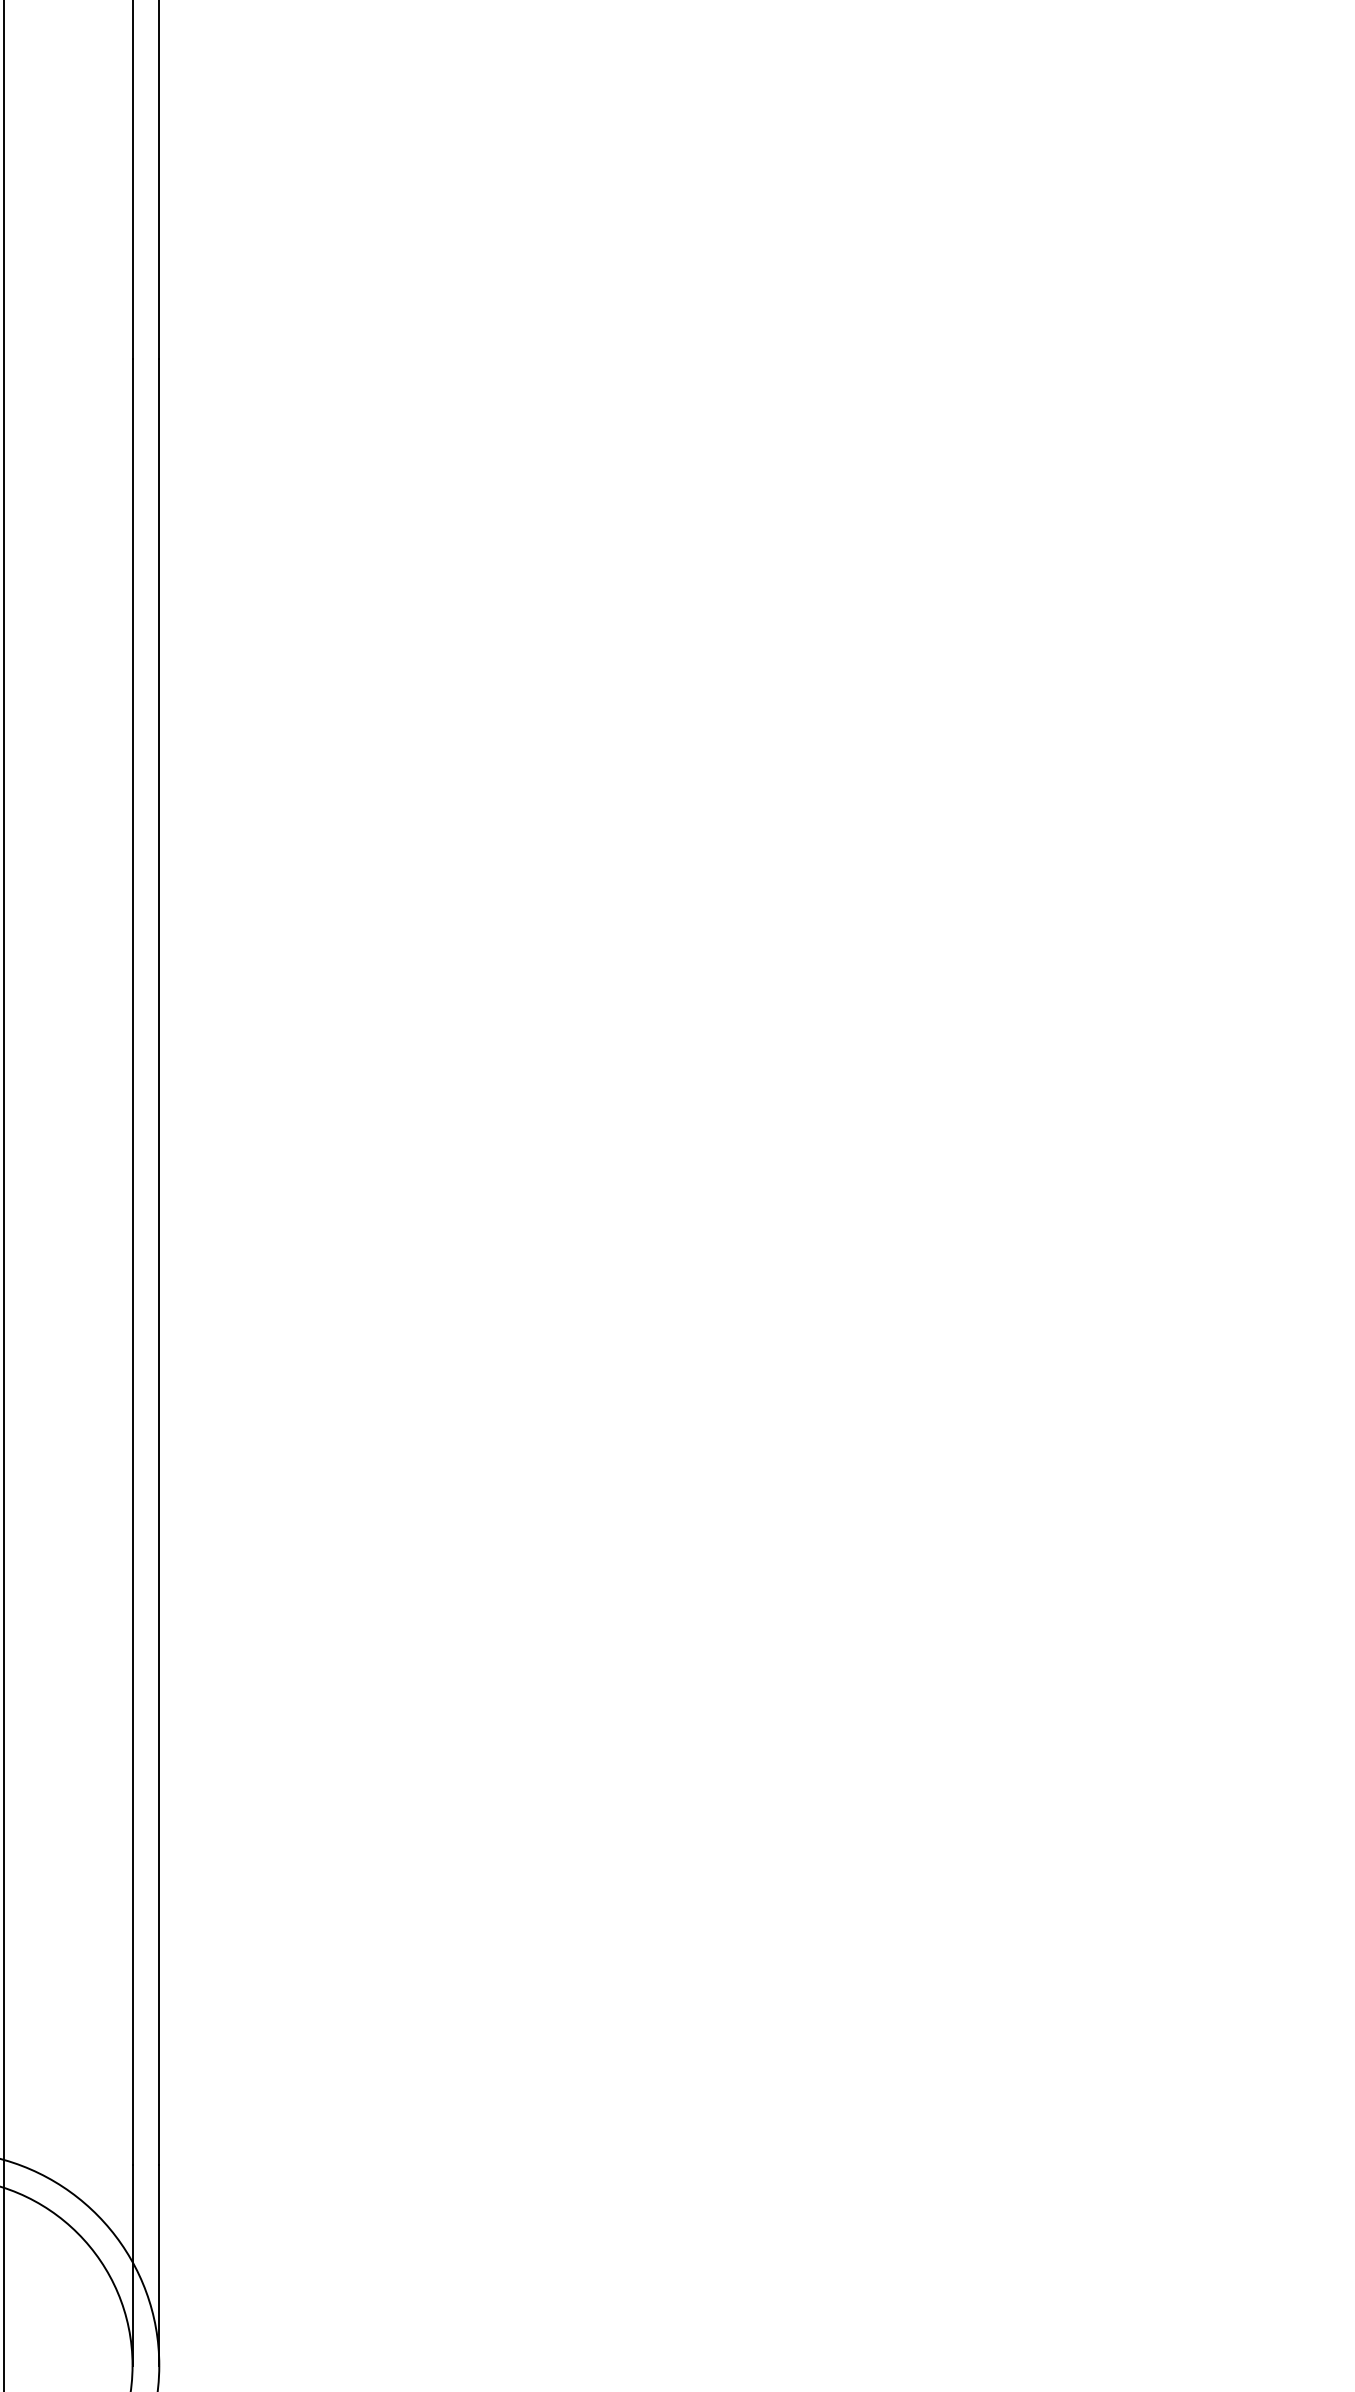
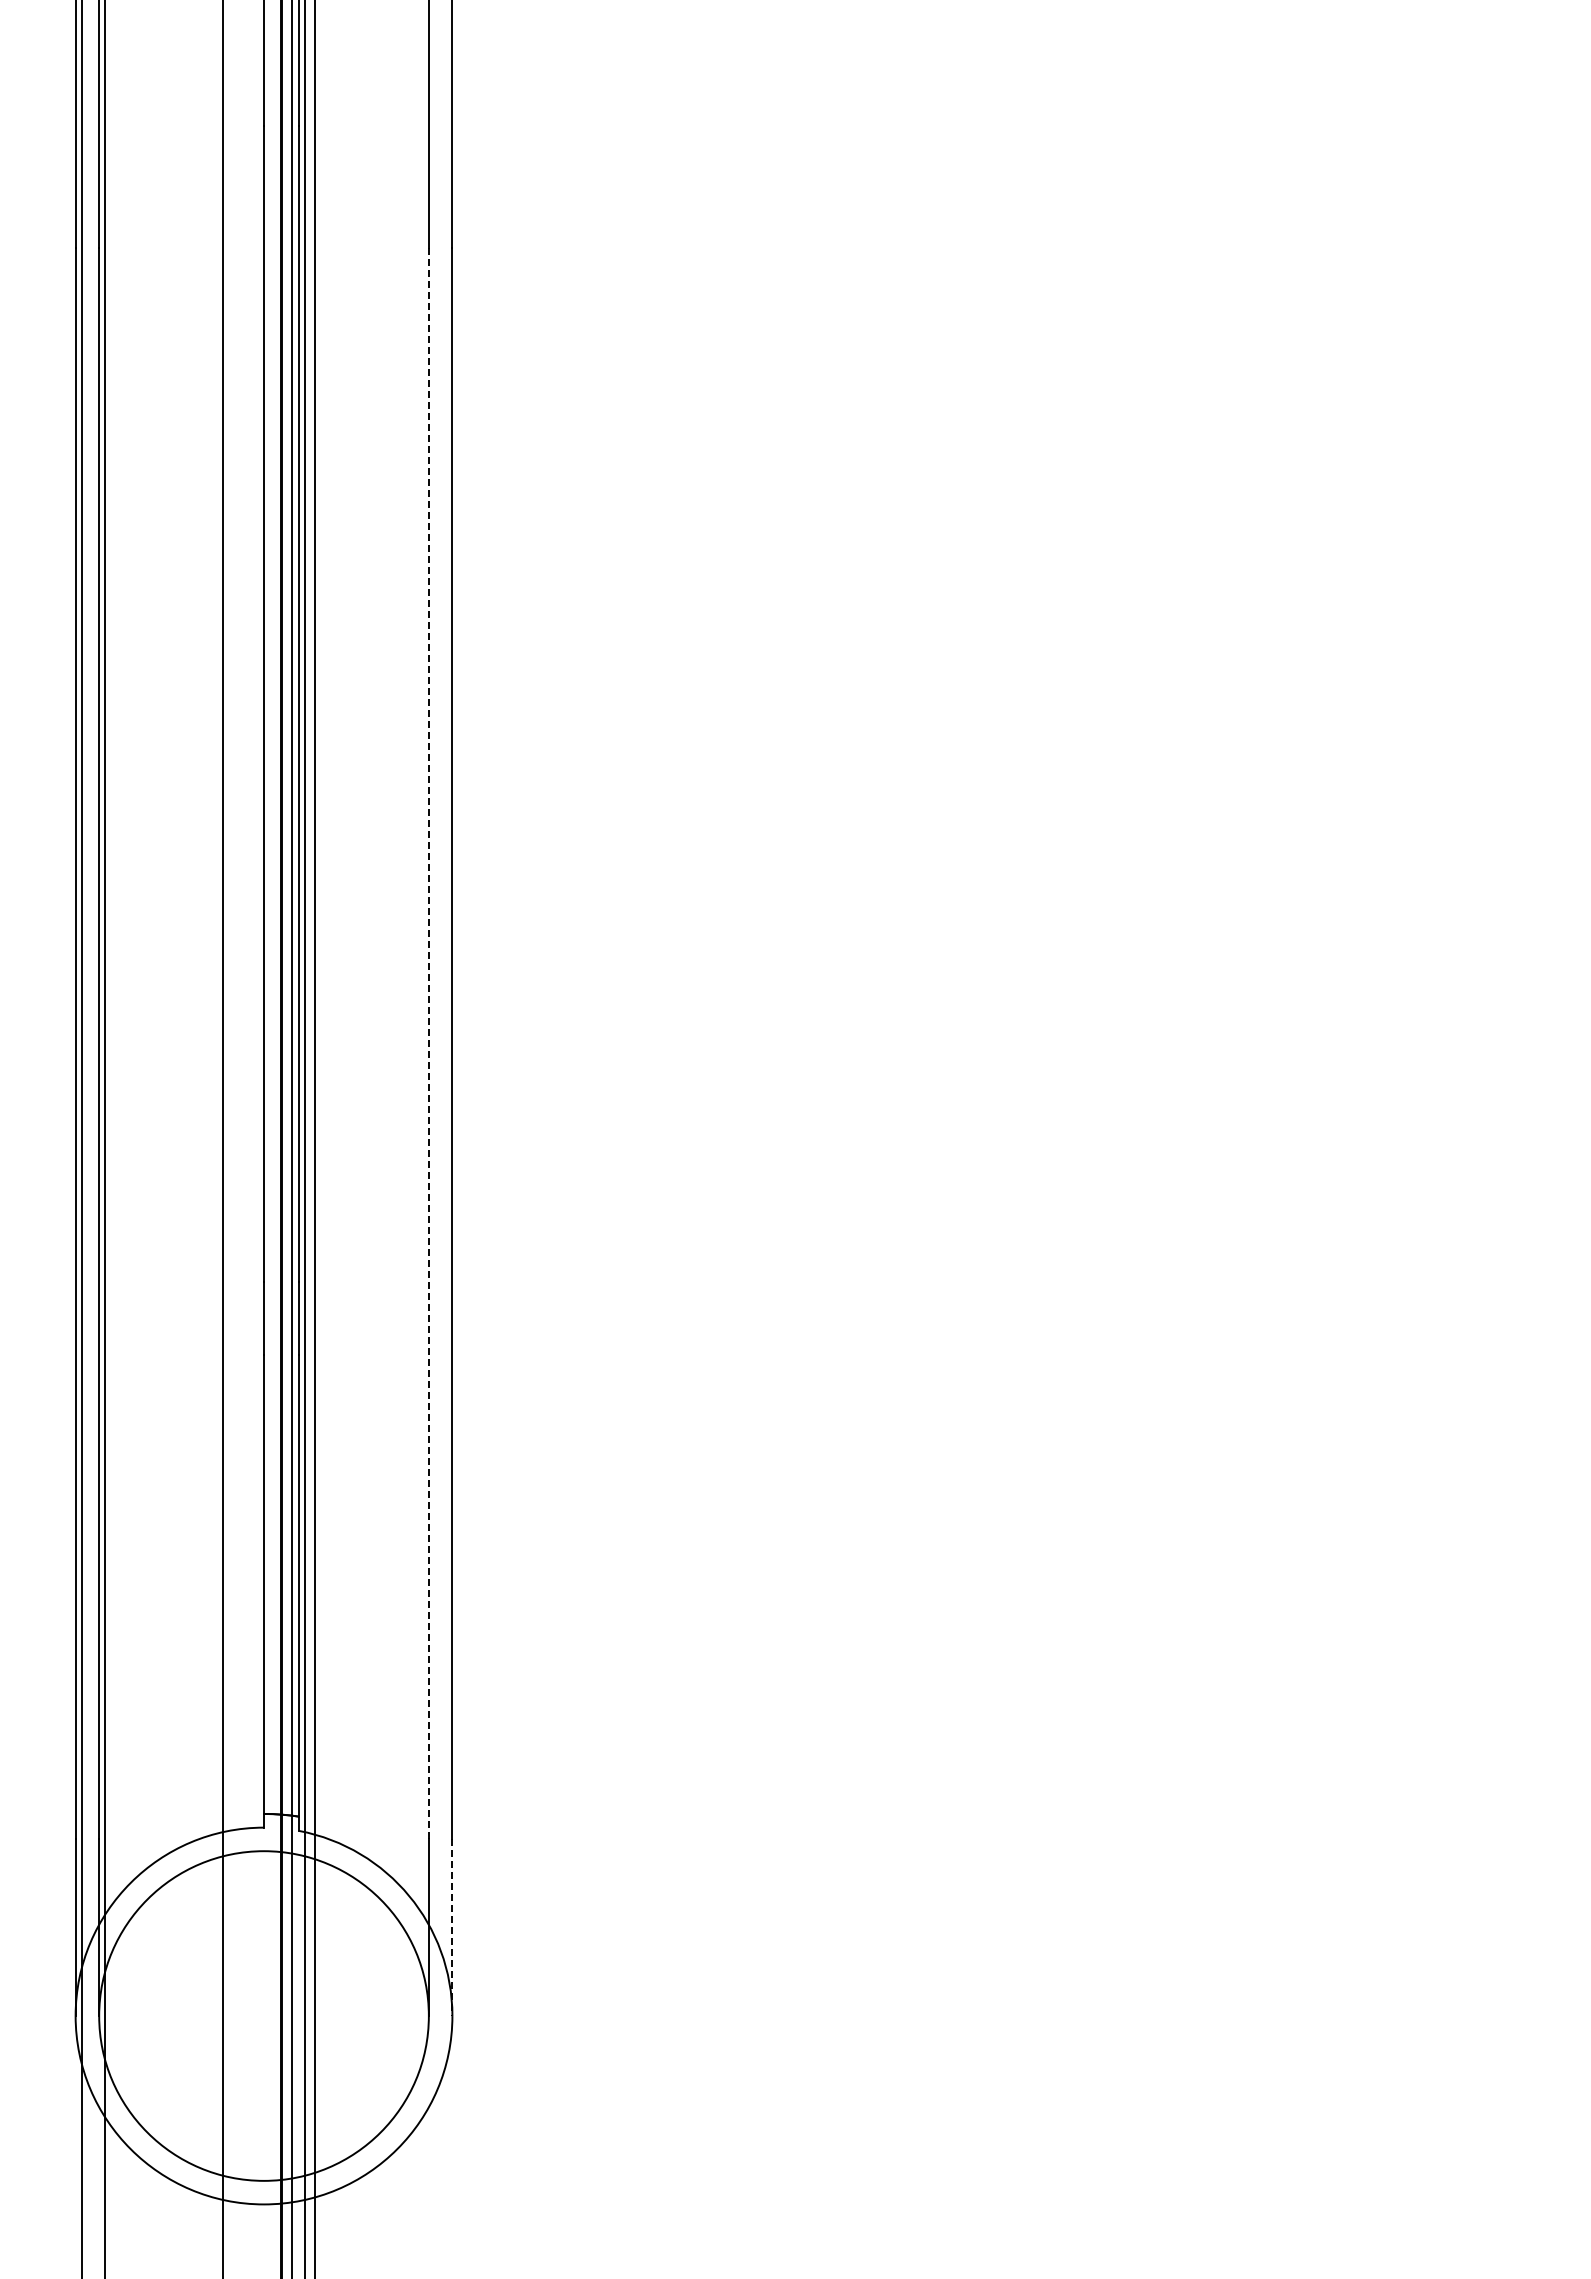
line: (132, 1262) -> (428, 1043), solid -> dashed
line: (159, 2265) -> (452, 1927), solid -> dashed

